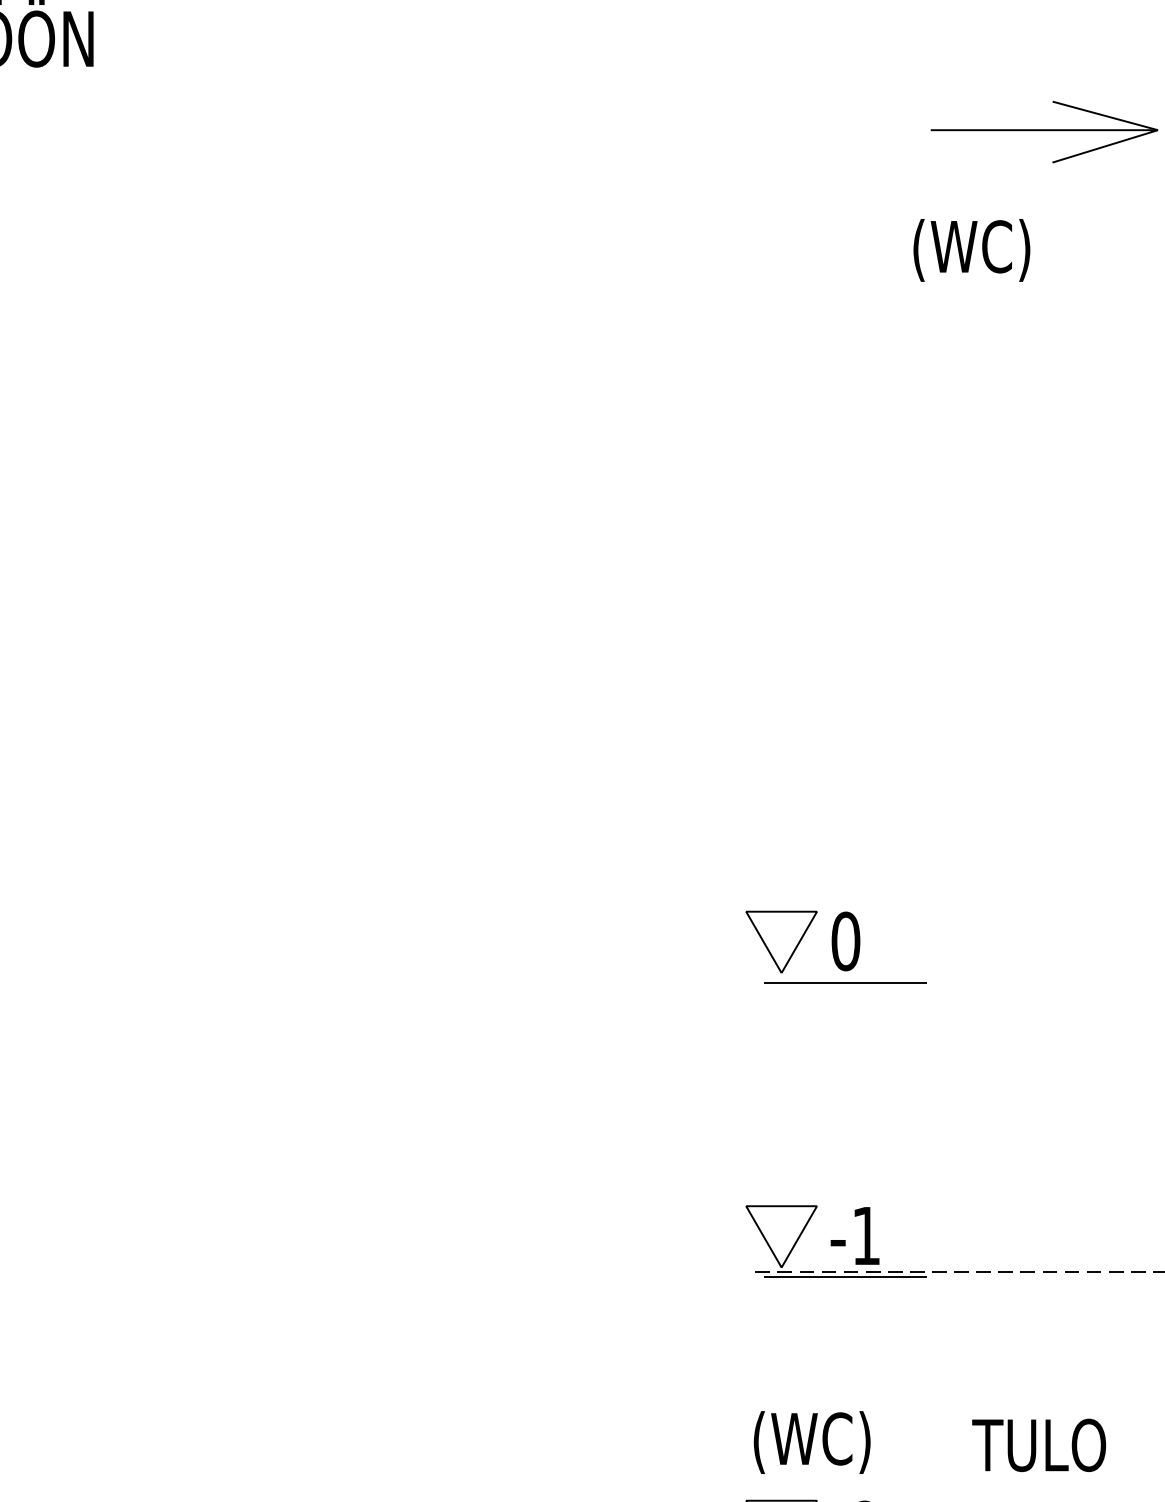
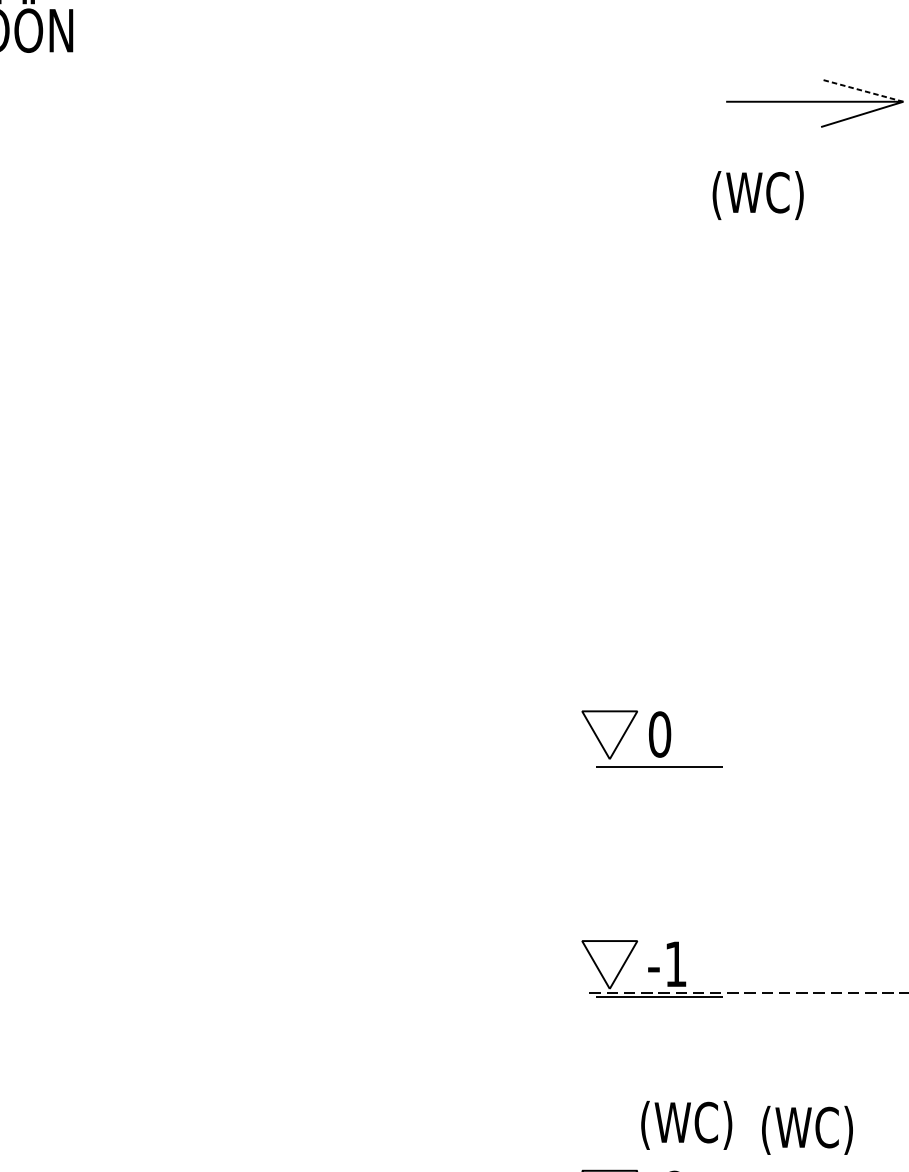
line: (1105, 115) -> (862, 90), solid -> dashed
text: (811, 1442) -> (686, 1125), moved
text: (1039, 1448) -> (810, 1130), TULO -> (WC)

